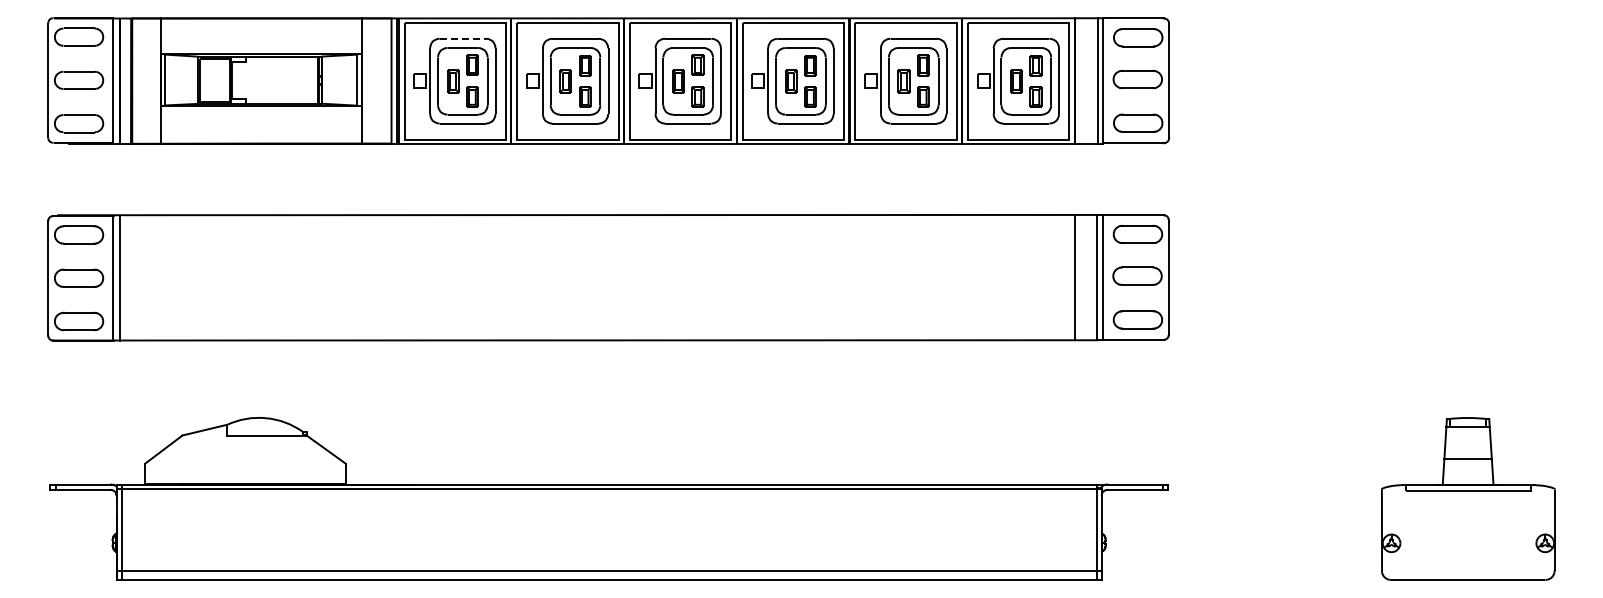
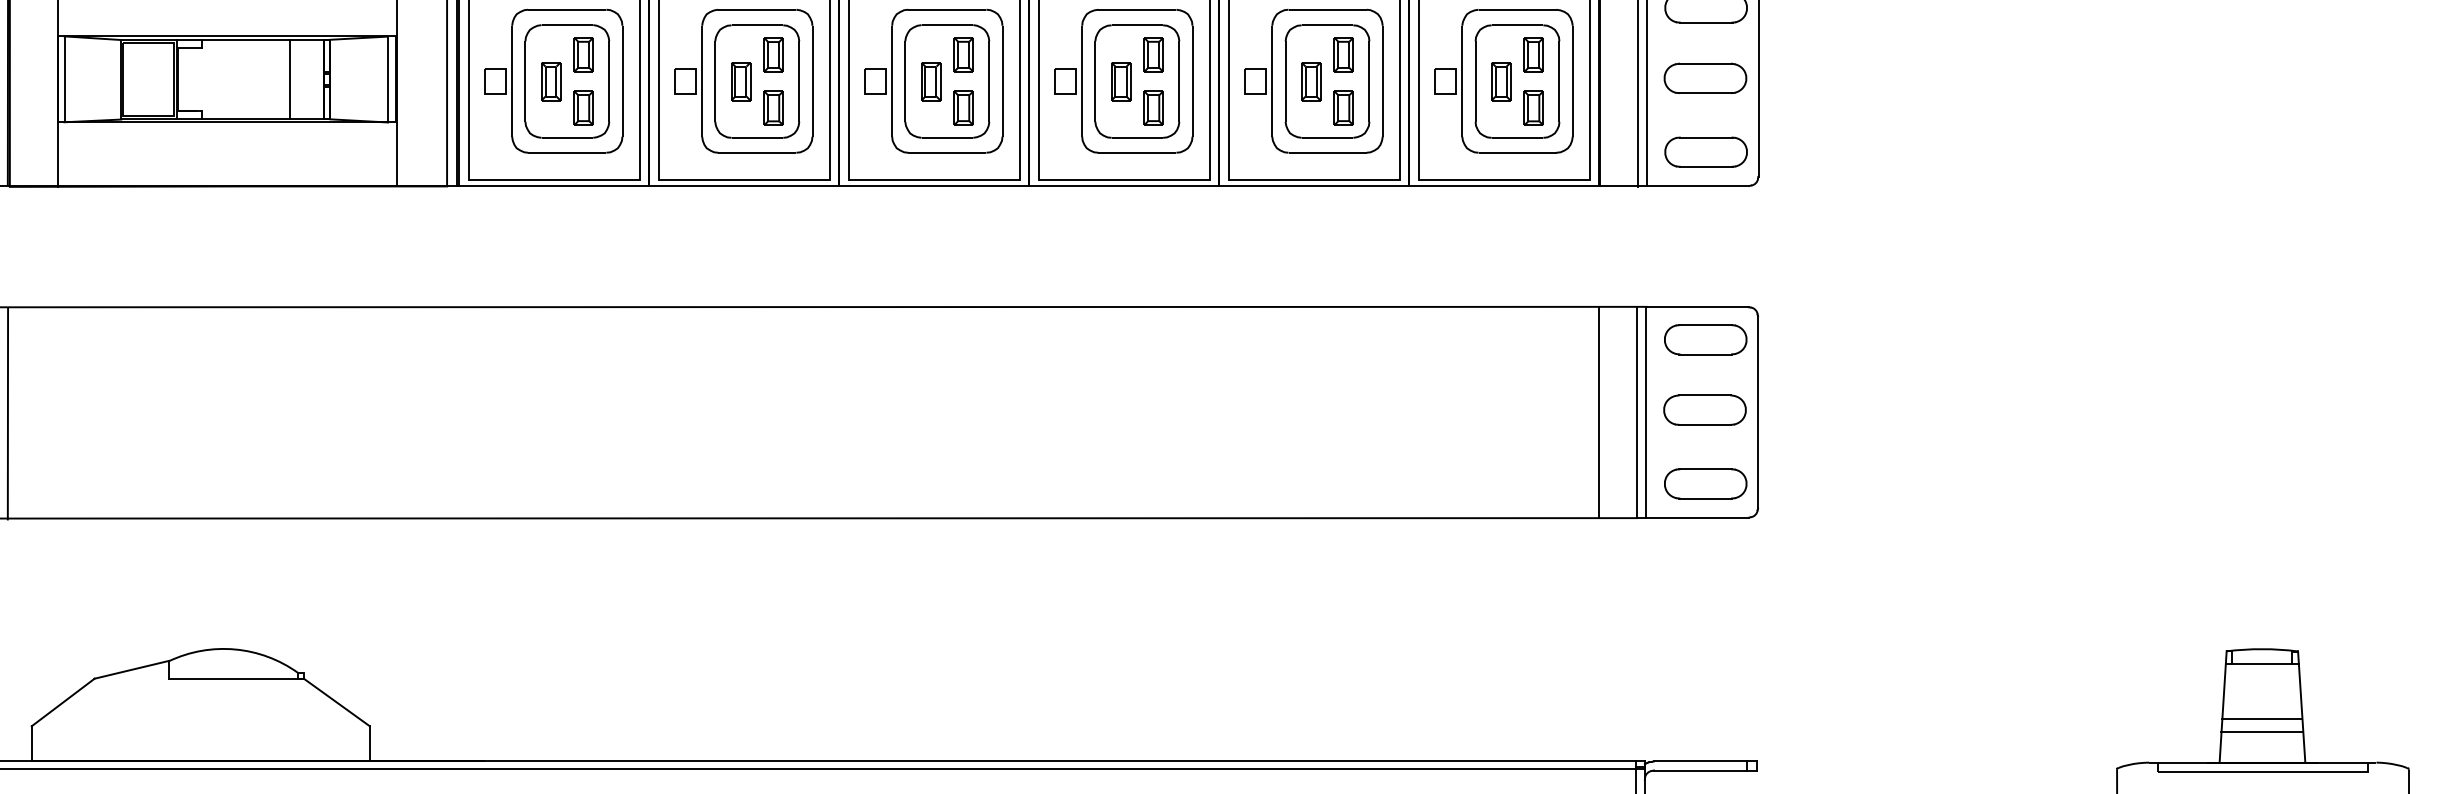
line: (463, 38) -> (568, 9), dashed -> solid
line: (298, 79) -> (290, 78), added
line: (131, 278) -> (8, 413), added
line: (1467, 467) -> (2261, 732), added

